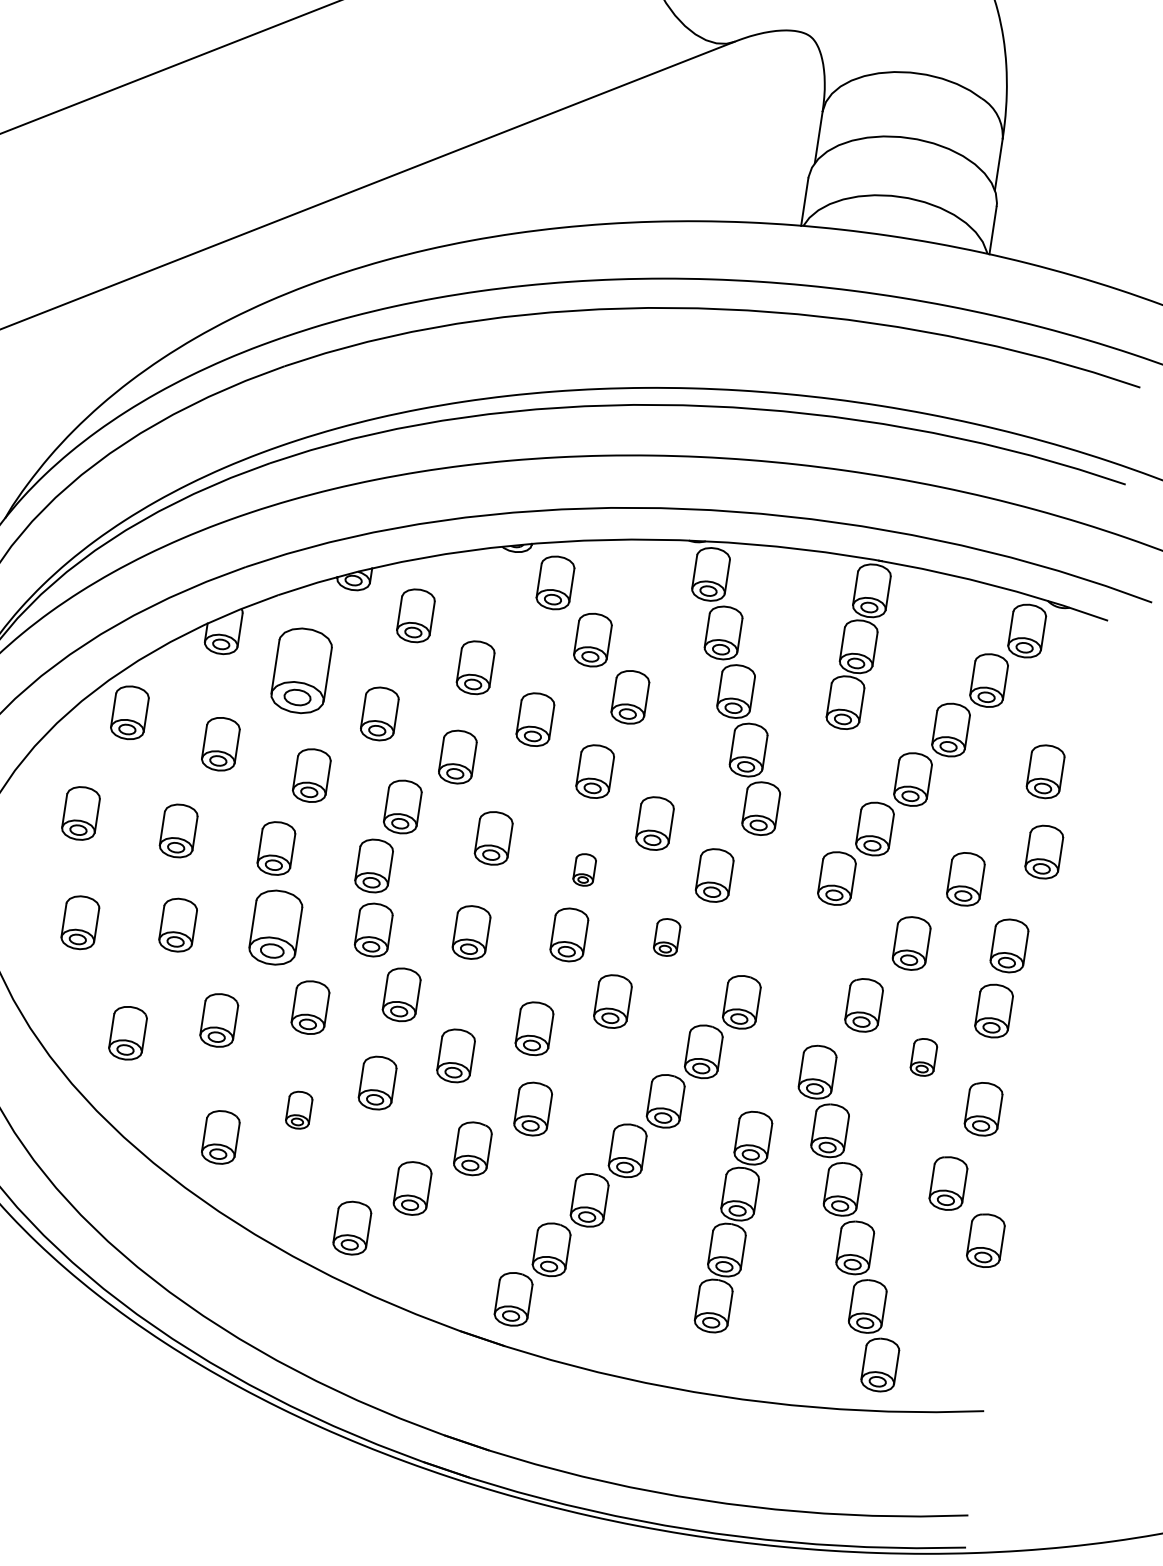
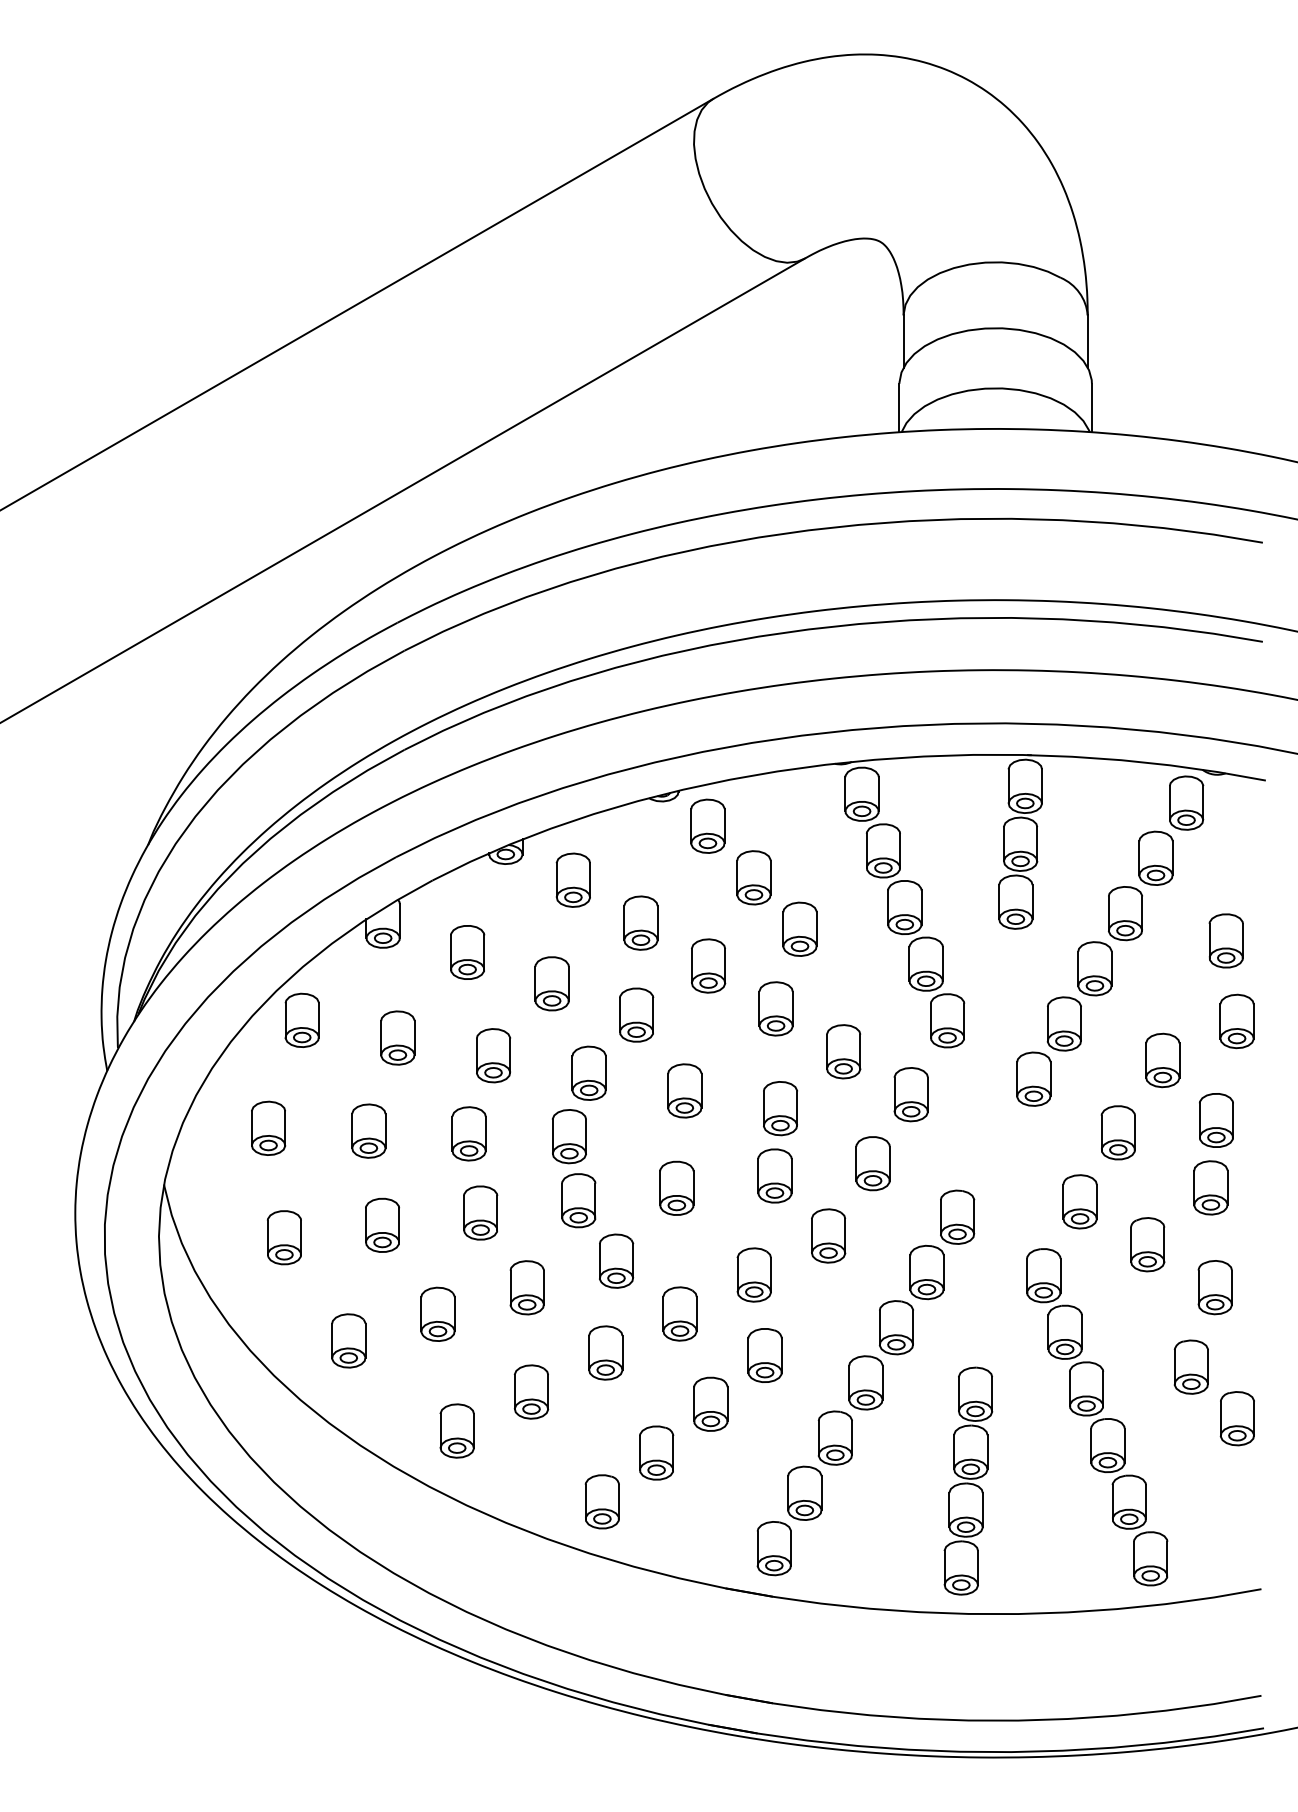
part: (301, 670) -> (467, 952), size x0.62
part: (584, 869) -> (780, 1108), size x1.67
part: (275, 927) -> (480, 1212), size x0.71
part: (666, 937) -> (872, 1163), size x1.43
part: (923, 1057) -> (1147, 1244), size x1.43
part: (299, 1109) -> (531, 1391), size x1.43
part: (733, 1221) -> (968, 1480), moved

